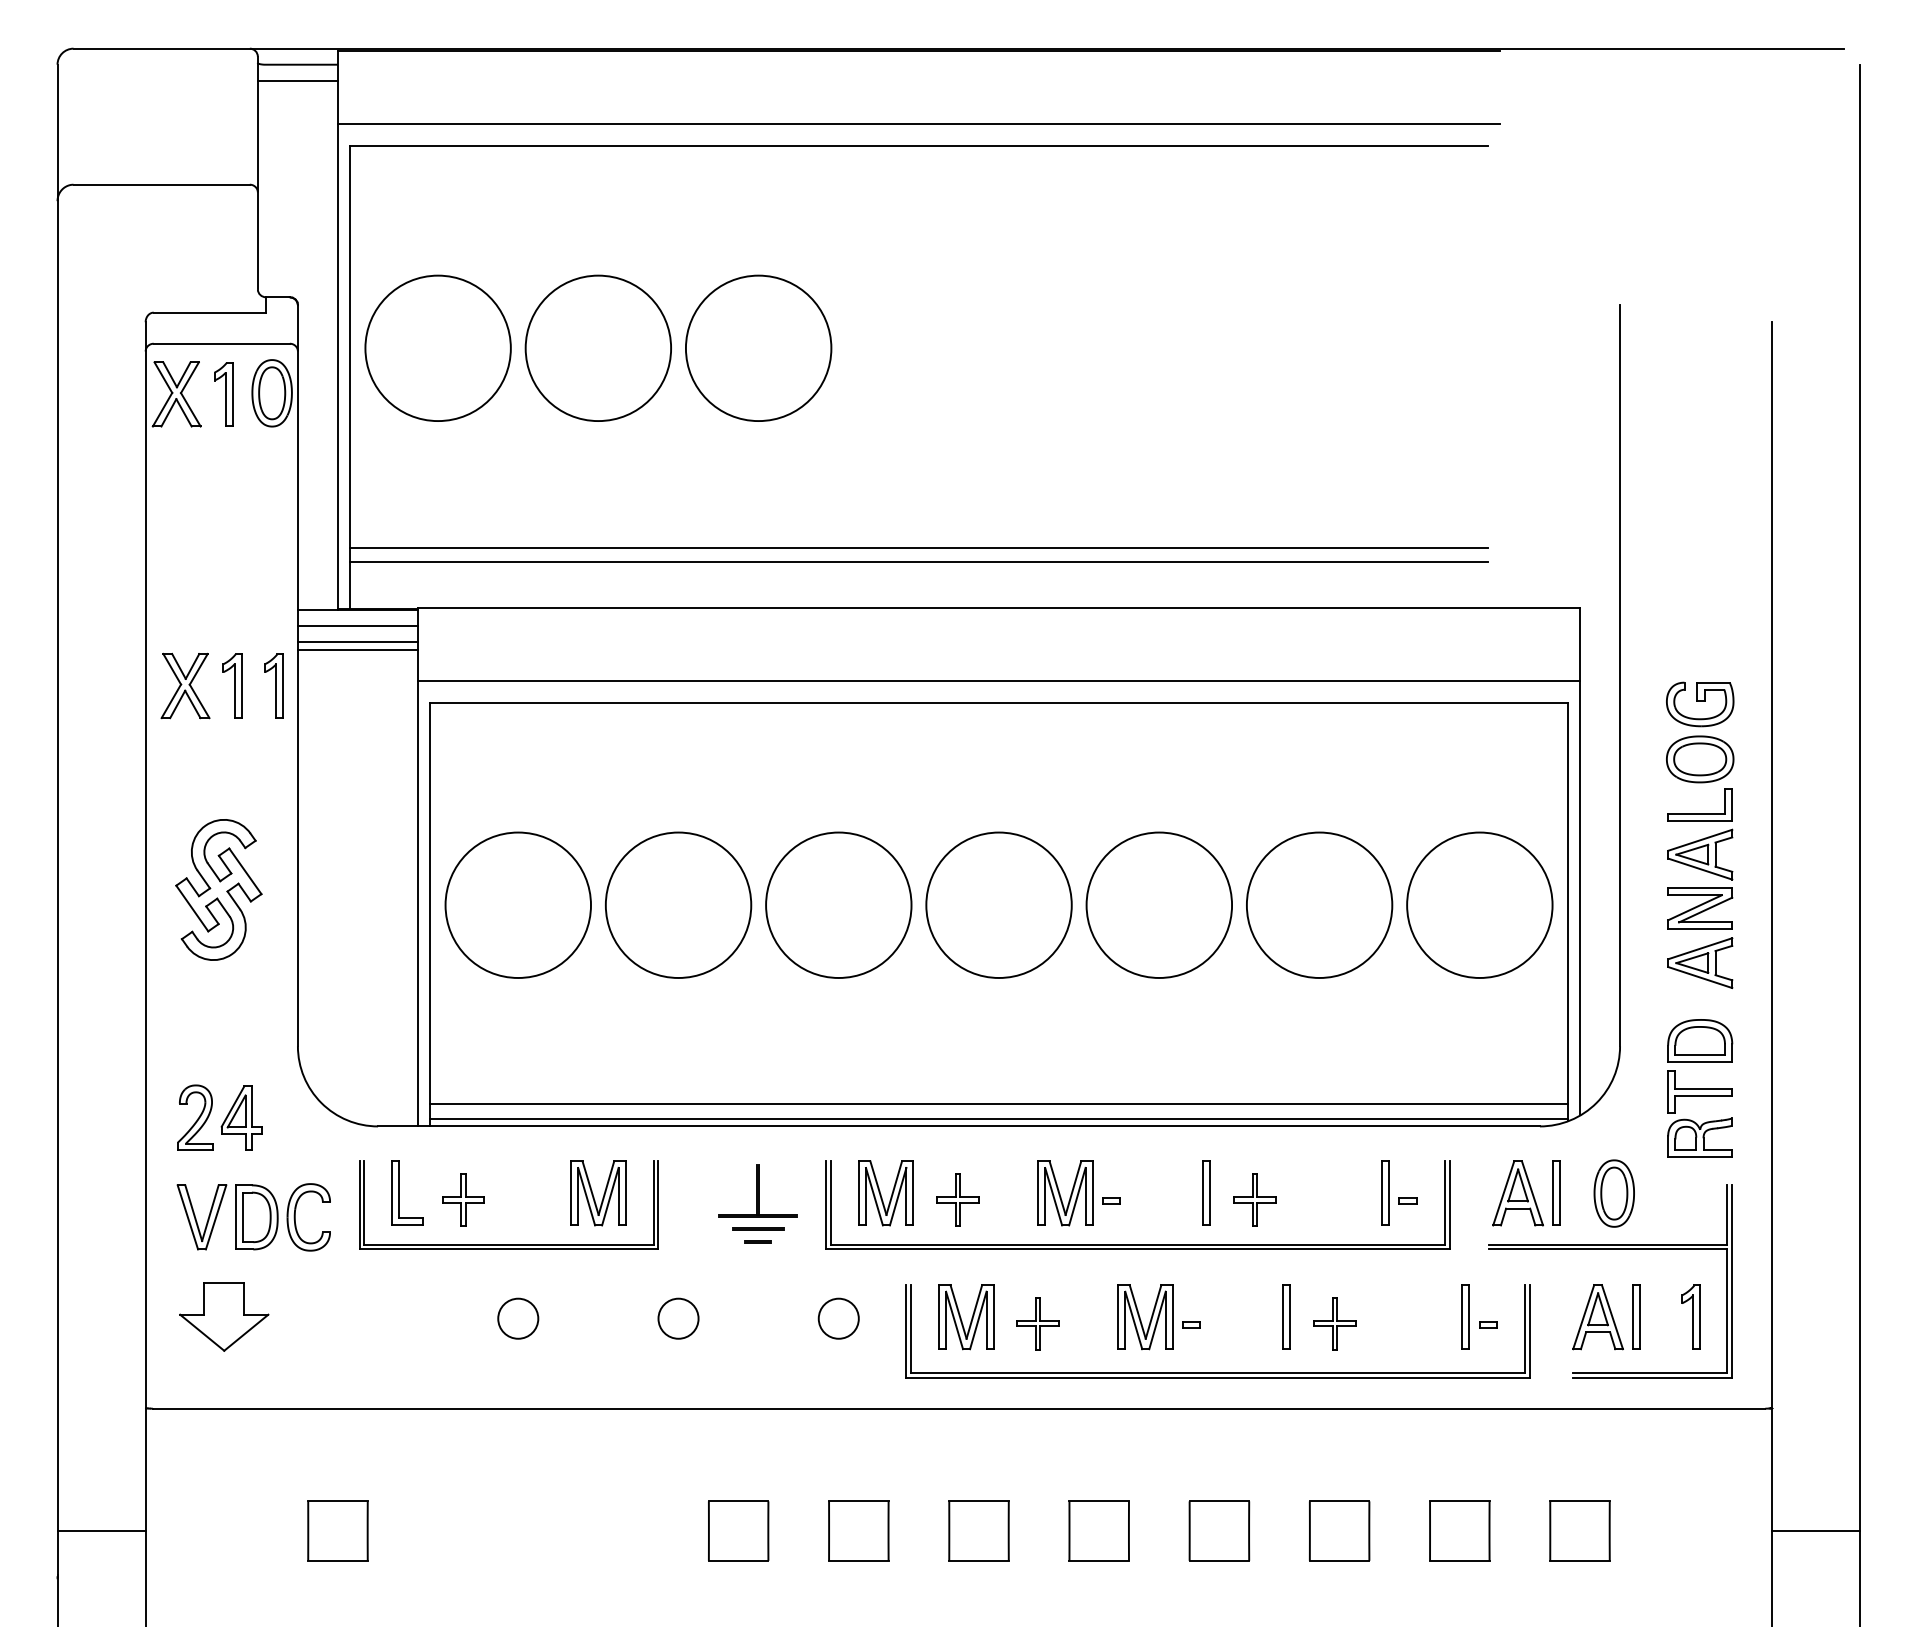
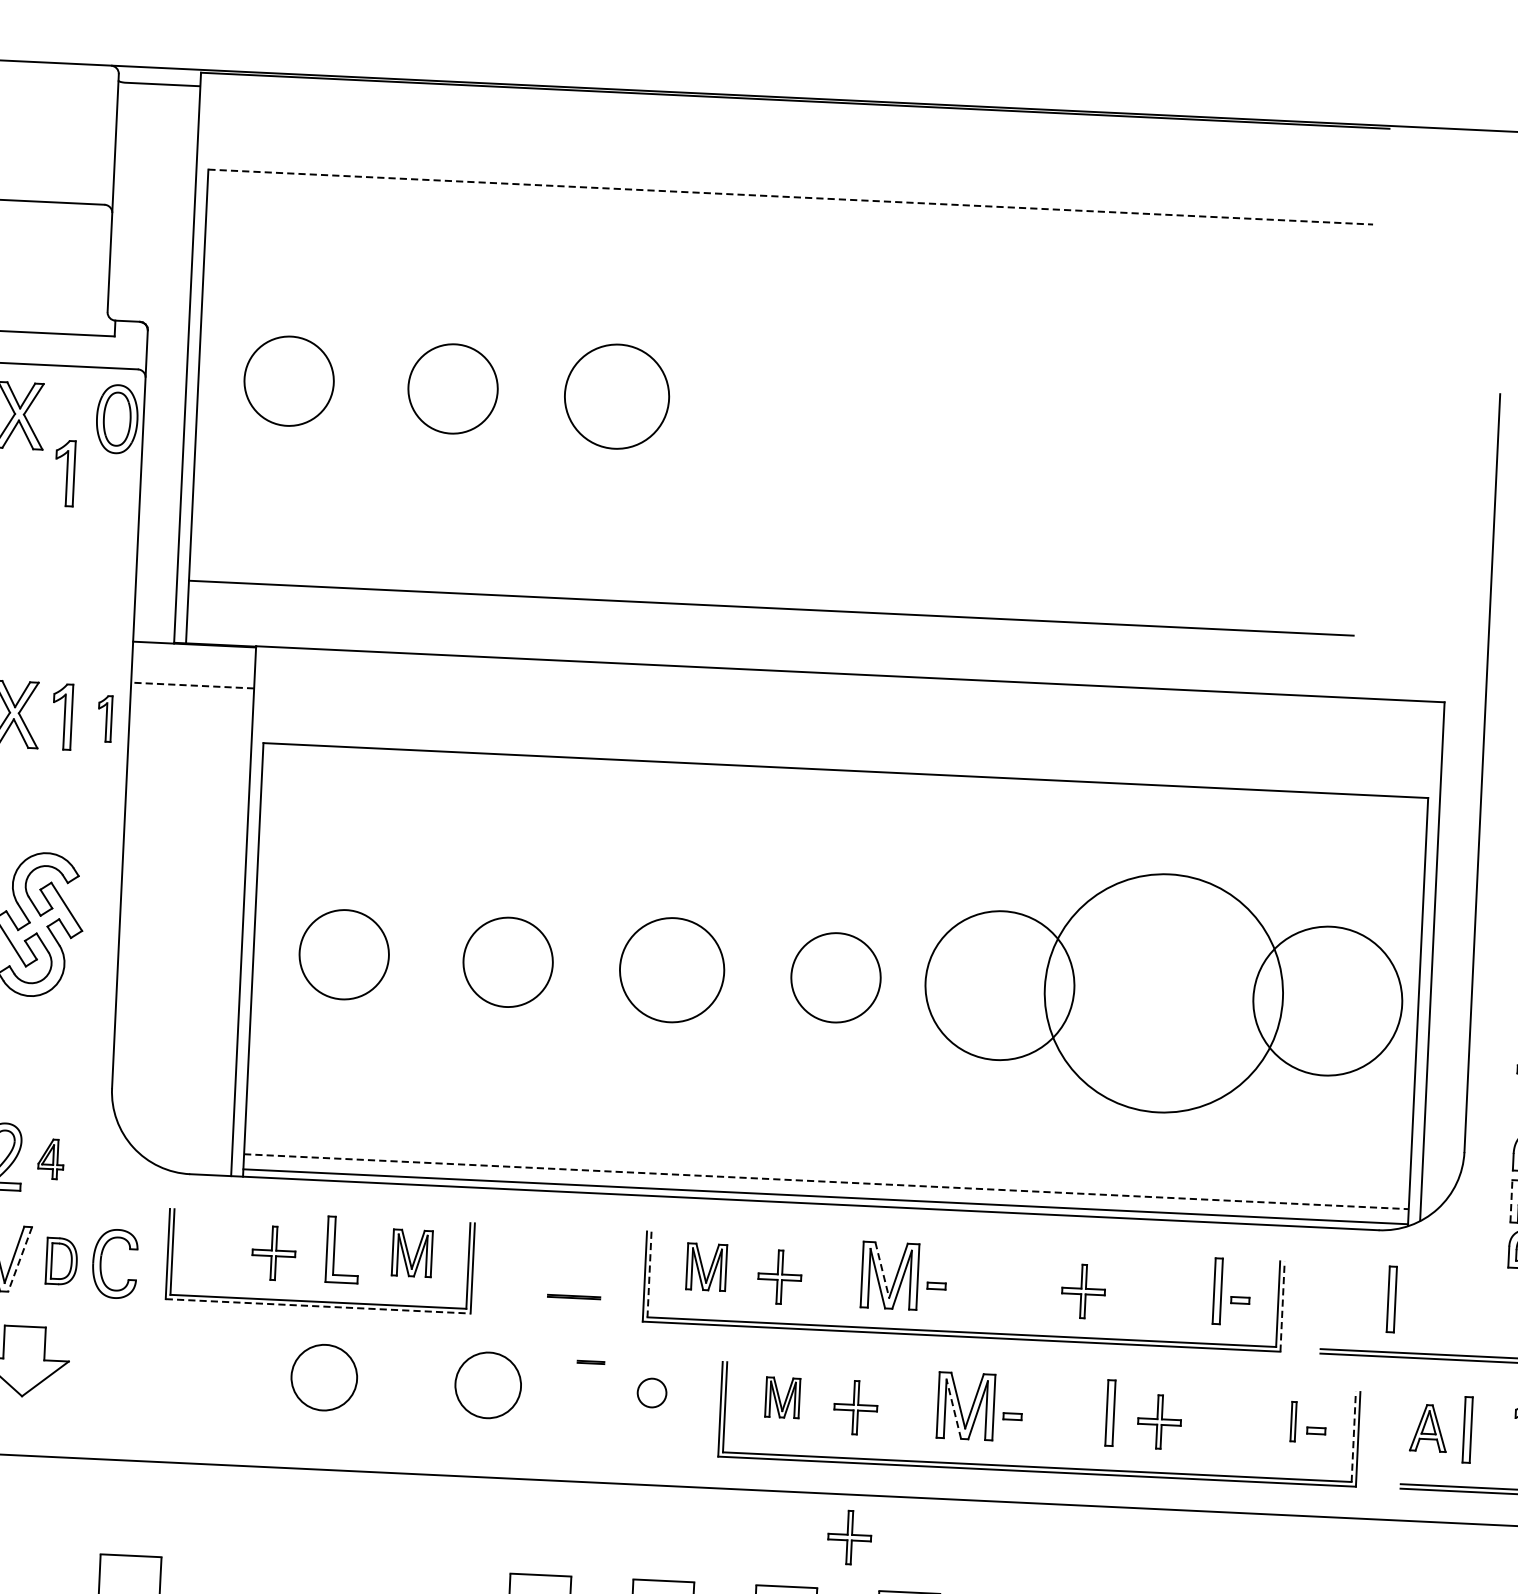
line: (297, 80) -> (158, 100), removed
line: (918, 124) -> (791, 175), removed
line: (919, 145) -> (791, 196), solid -> dashed
circle: (437, 348) -> (288, 381), size x0.6
circle: (598, 348) -> (453, 389), size x0.6
circle: (758, 348) -> (616, 396), size x0.7
part: (223, 394) -> (64, 473), moved
line: (918, 562) -> (770, 623), removed
line: (357, 625) -> (193, 660), removed
line: (357, 641) -> (192, 677), removed
line: (357, 649) -> (192, 685), solid -> dashed
line: (999, 680) -> (847, 748), removed
part: (273, 685) -> (104, 718), size x0.7
circle: (518, 904) -> (344, 953), size x0.6
circle: (678, 904) -> (508, 961), size x0.6
circle: (838, 904) -> (671, 969), size x0.7
circle: (998, 904) -> (835, 977), size x0.6
circle: (1319, 904) -> (1163, 992), size x1.6
line: (1668, 1092) -> (1511, 1201), solid -> dashed
line: (999, 1104) -> (826, 1181), solid -> dashed
part: (241, 1117) -> (50, 1158), size x0.6
line: (1057, 1188) -> (882, 1270), solid -> dashed
part: (757, 1190) -> (575, 1258), removed
part: (399, 1192) -> (334, 1248), moved
part: (1206, 1192) -> (1034, 1281), removed
part: (598, 1193) -> (412, 1253), size x0.7
part: (885, 1193) -> (705, 1267), size x0.7
part: (1517, 1193) -> (1352, 1297), removed
part: (1613, 1193) -> (1450, 1302), removed
line: (830, 1203) -> (649, 1274), solid -> dashed
line: (1449, 1204) -> (1282, 1305), solid -> dashed
line: (216, 1217) -> (20, 1259), solid -> dashed
part: (256, 1217) -> (61, 1261), size x0.7
line: (757, 1241) -> (590, 1362), moved
line: (509, 1249) -> (318, 1306), solid -> dashed
part: (1465, 1316) -> (1293, 1421), size x0.6
part: (966, 1317) -> (782, 1398), size x0.6
part: (1597, 1317) -> (1428, 1428), size x0.7
circle: (518, 1318) -> (324, 1377), size x1.6
circle: (678, 1318) -> (488, 1385), size x1.6
circle: (838, 1318) -> (651, 1392), size x0.7
line: (1133, 1320) -> (953, 1409), solid -> dashed
line: (1525, 1328) -> (1354, 1436), solid -> dashed
part: (1037, 1450) -> (849, 1537), added

